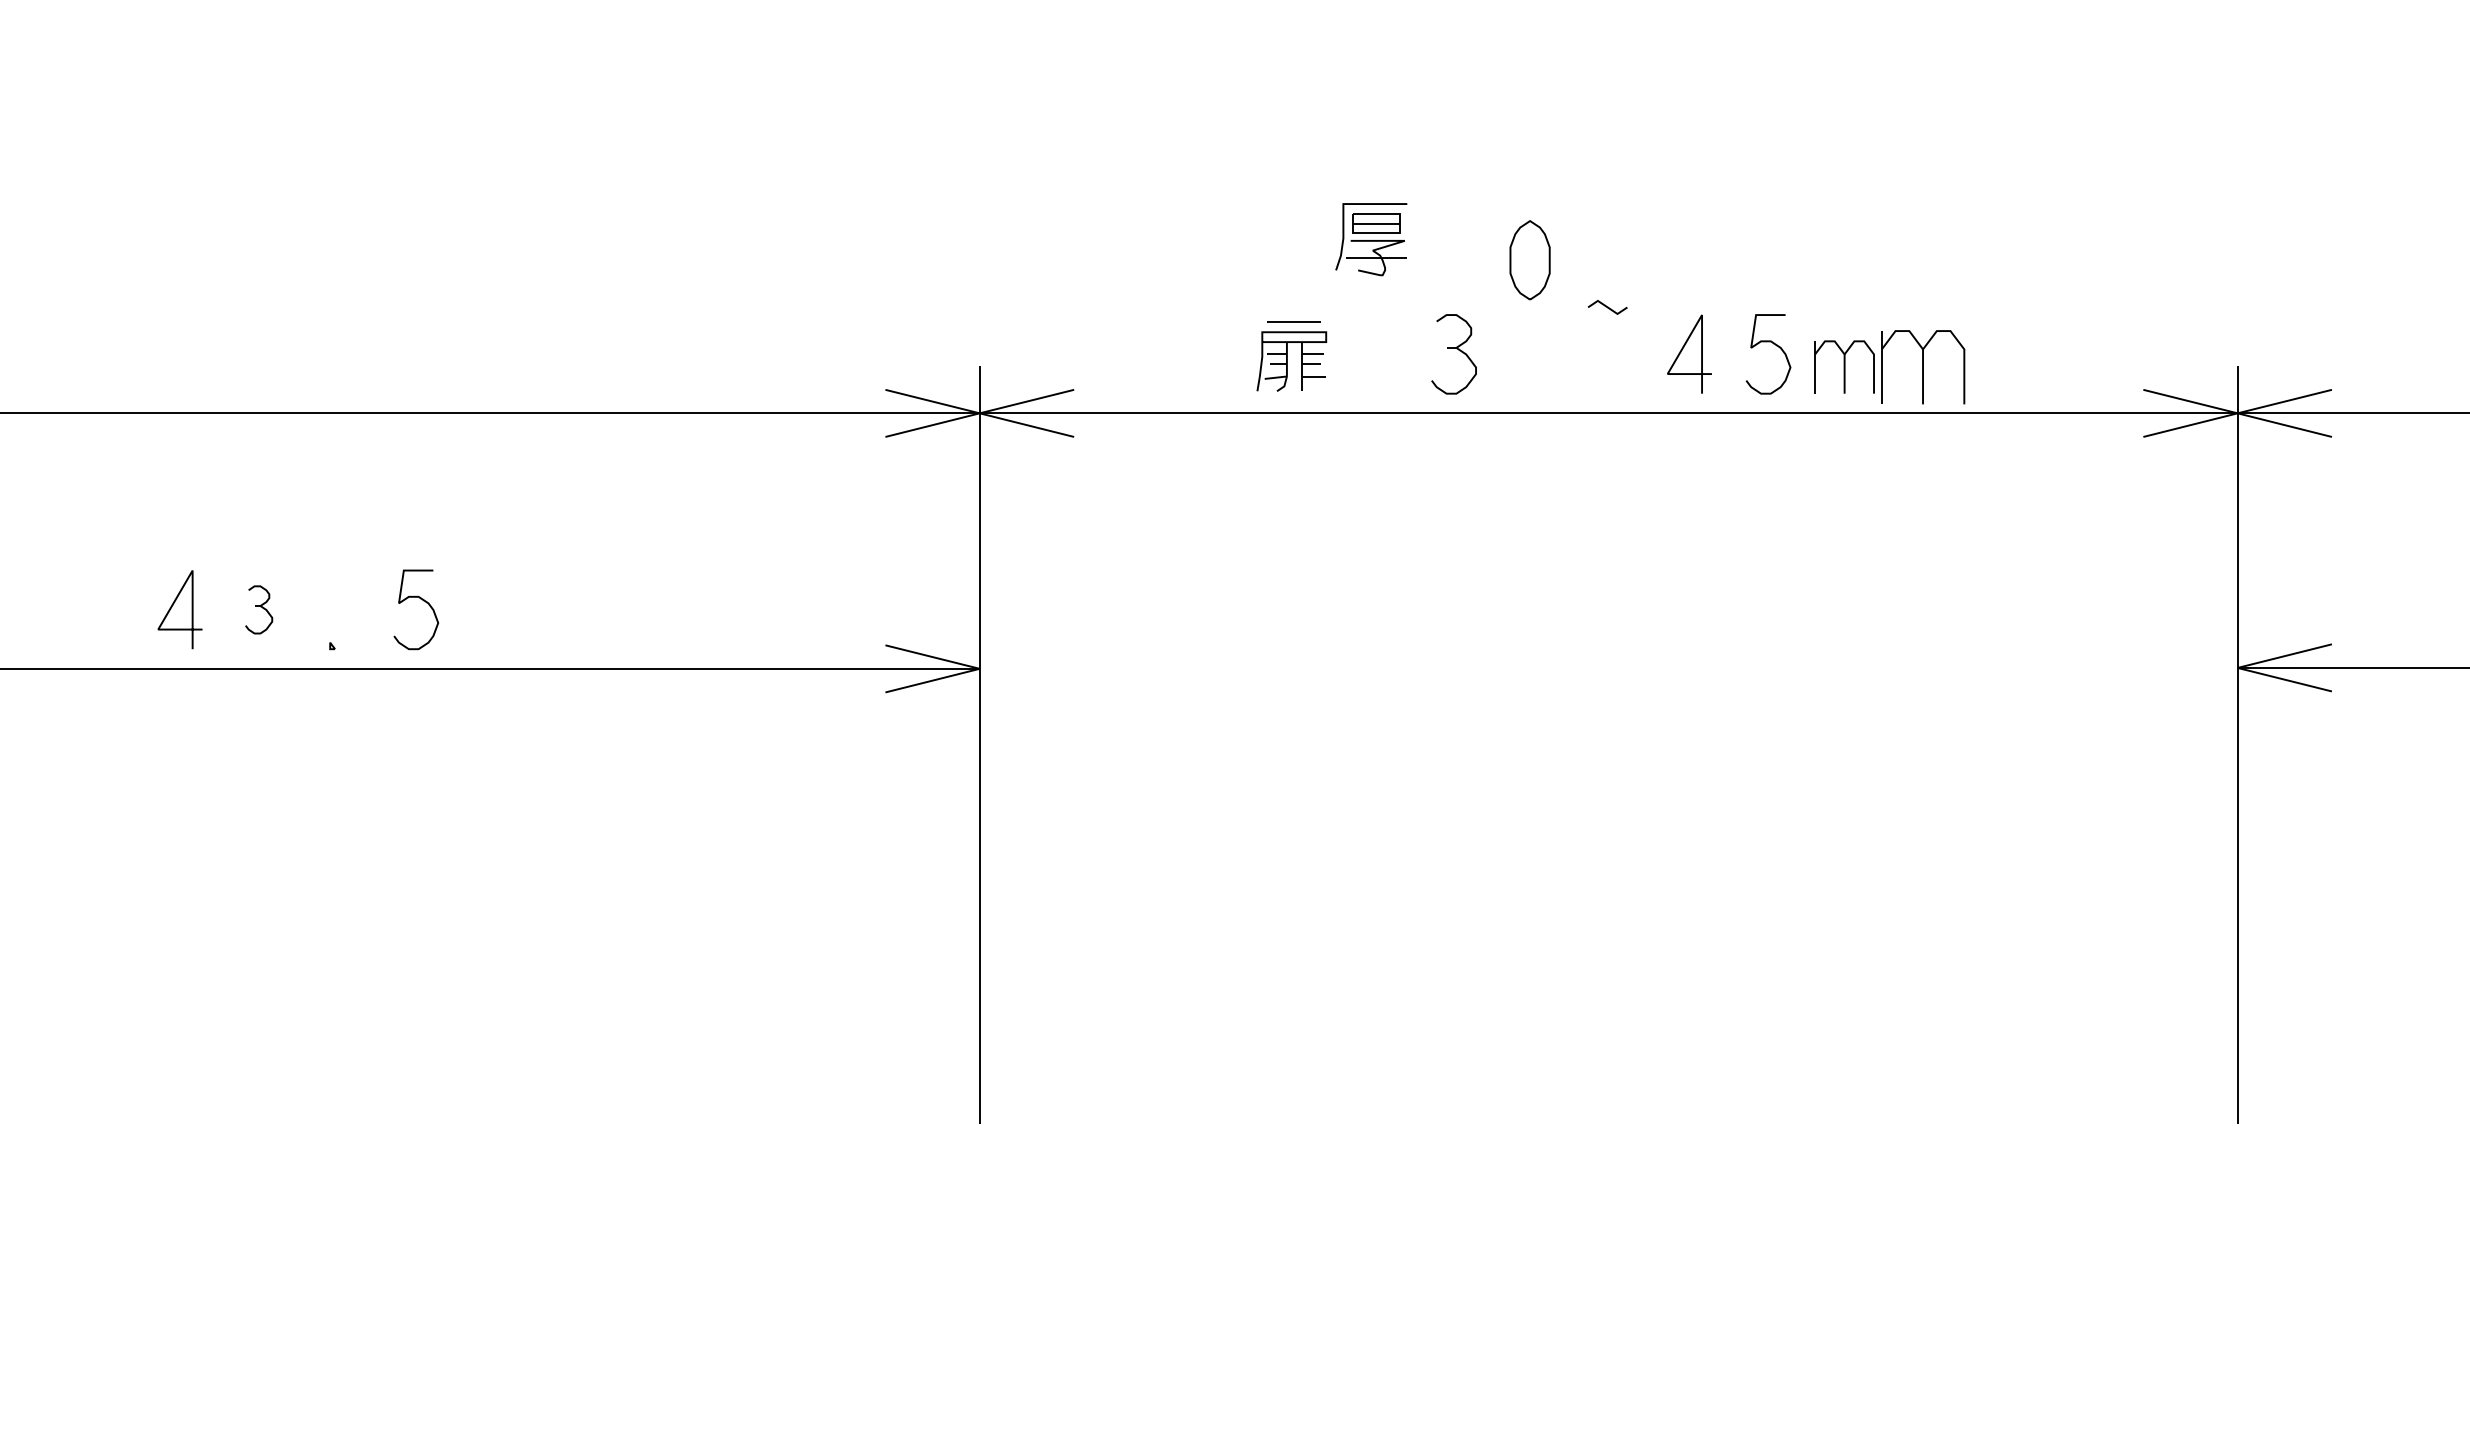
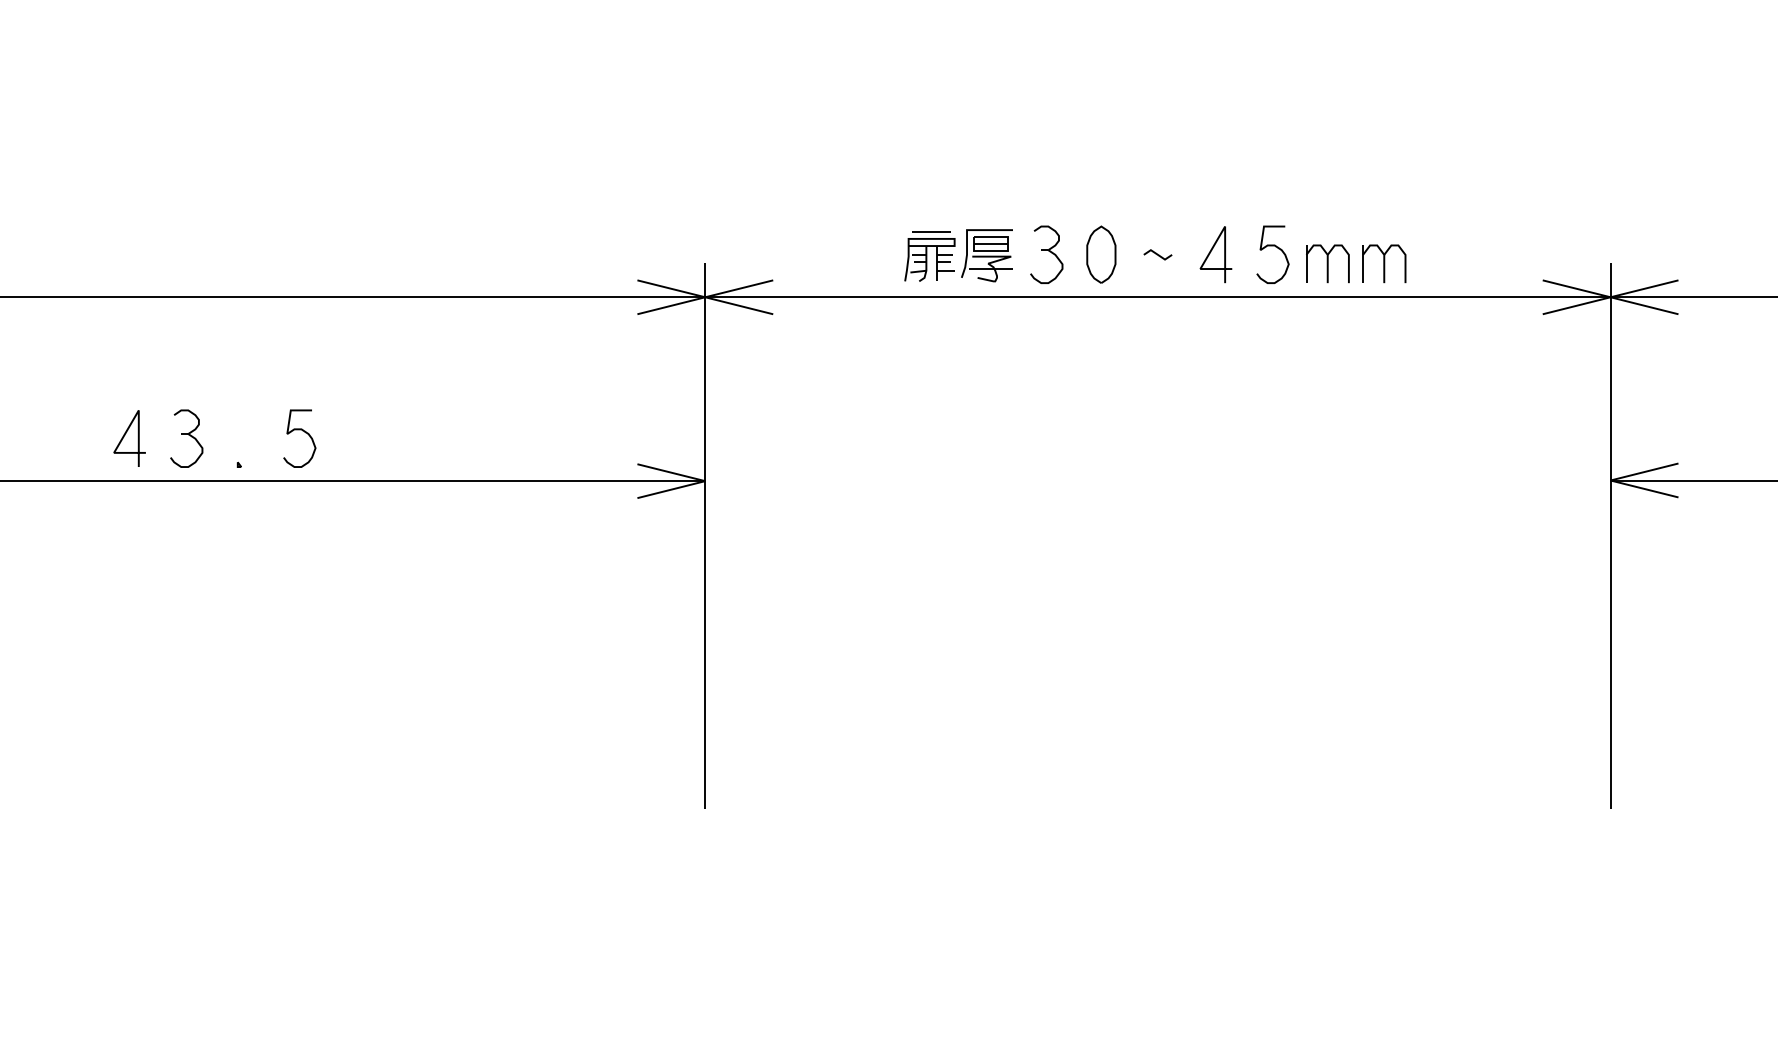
part: (1371, 239) -> (987, 255), moved
part: (1529, 260) -> (1100, 254), moved
line: (1607, 307) -> (1157, 254), moved
part: (1923, 366) -> (1384, 263), size x0.71
part: (258, 609) -> (186, 438), size x1.67

